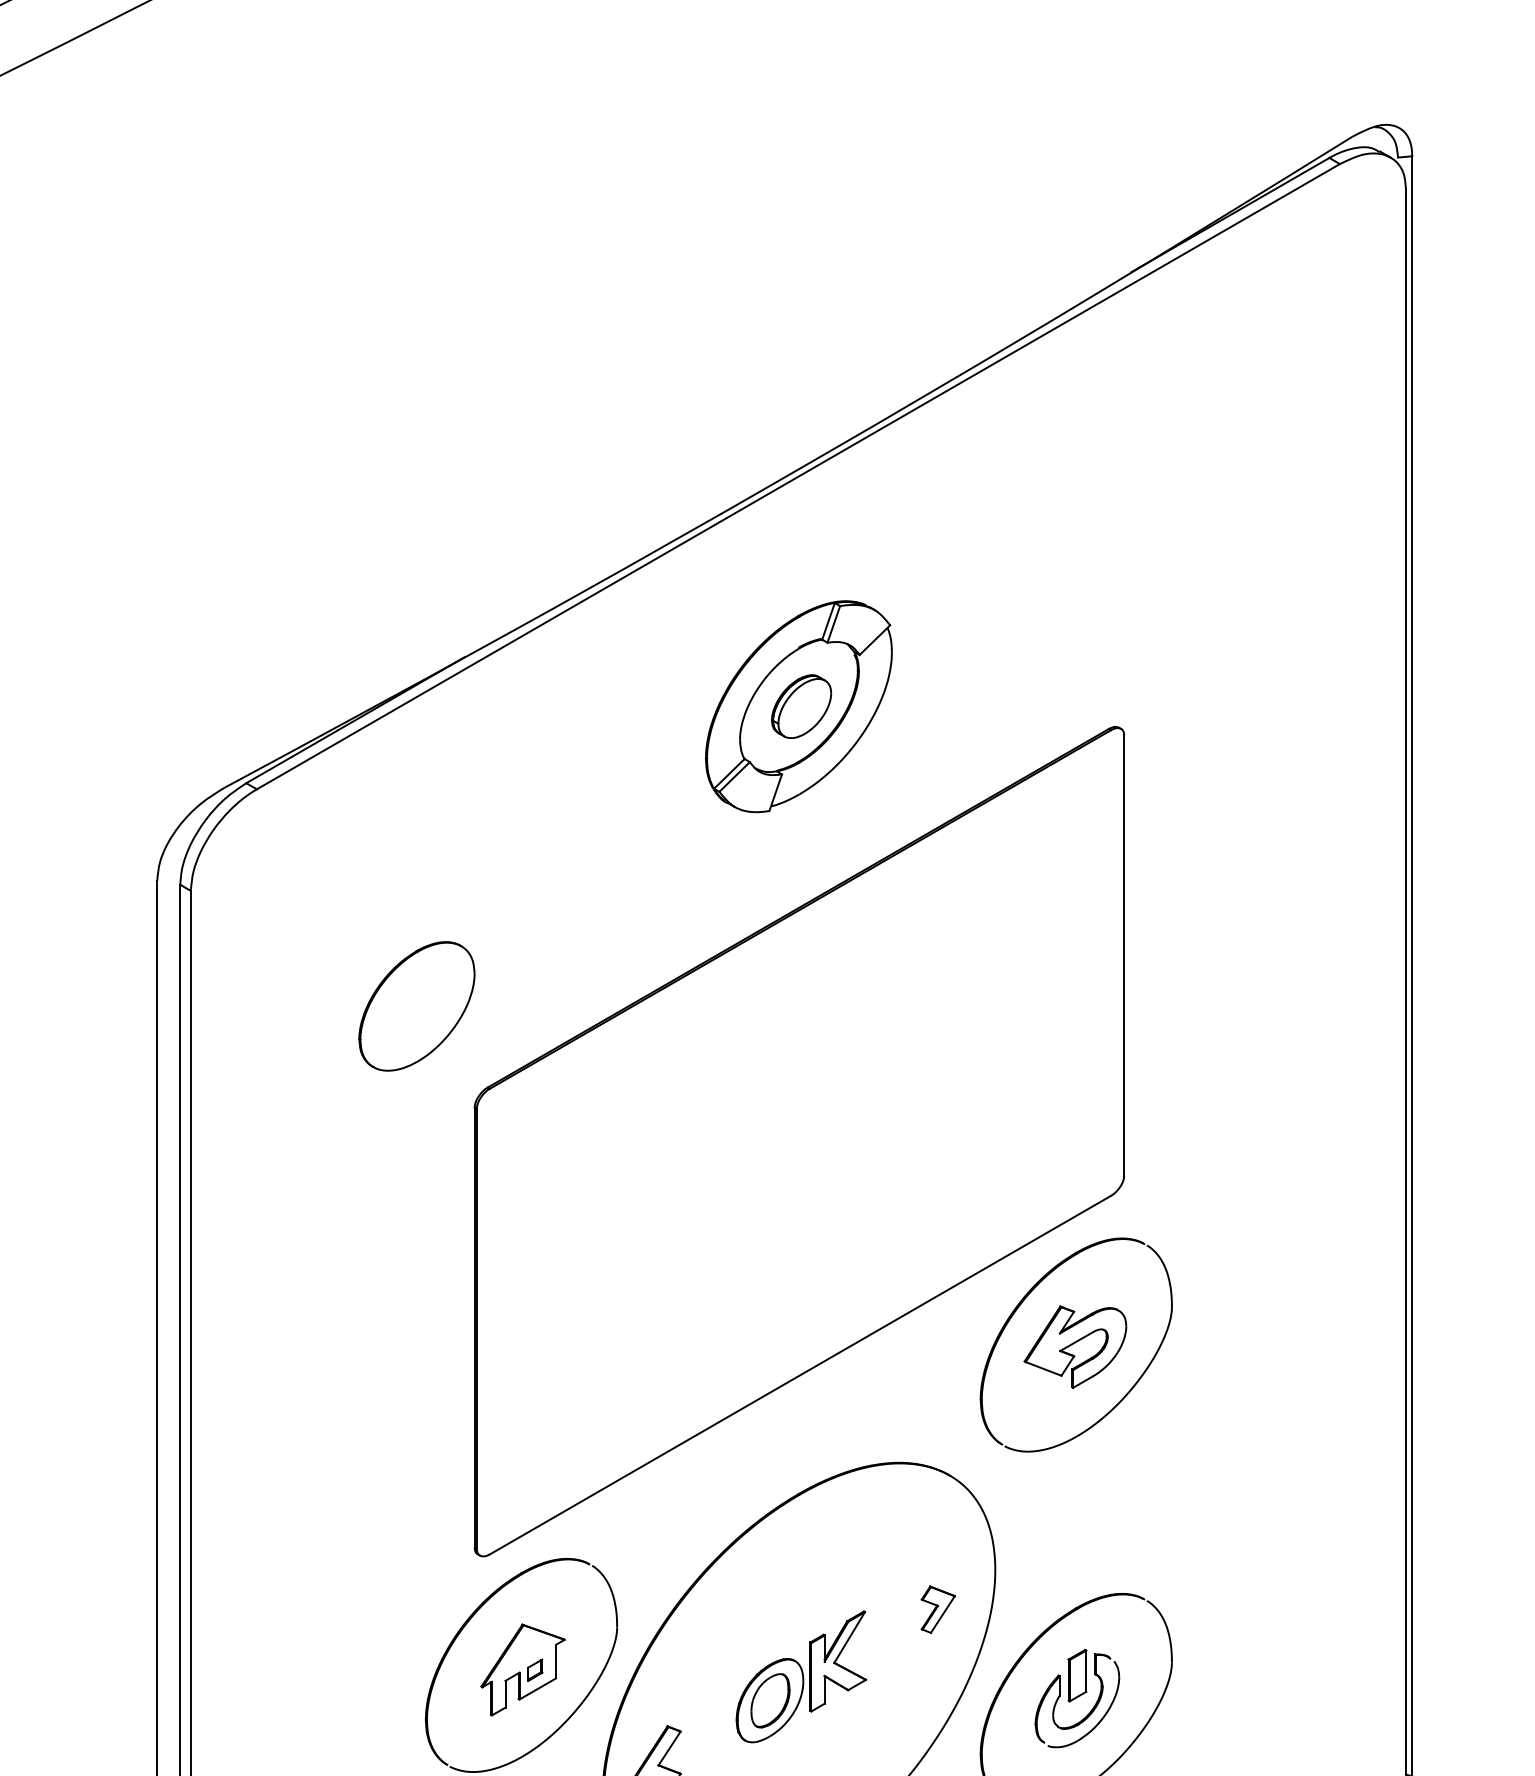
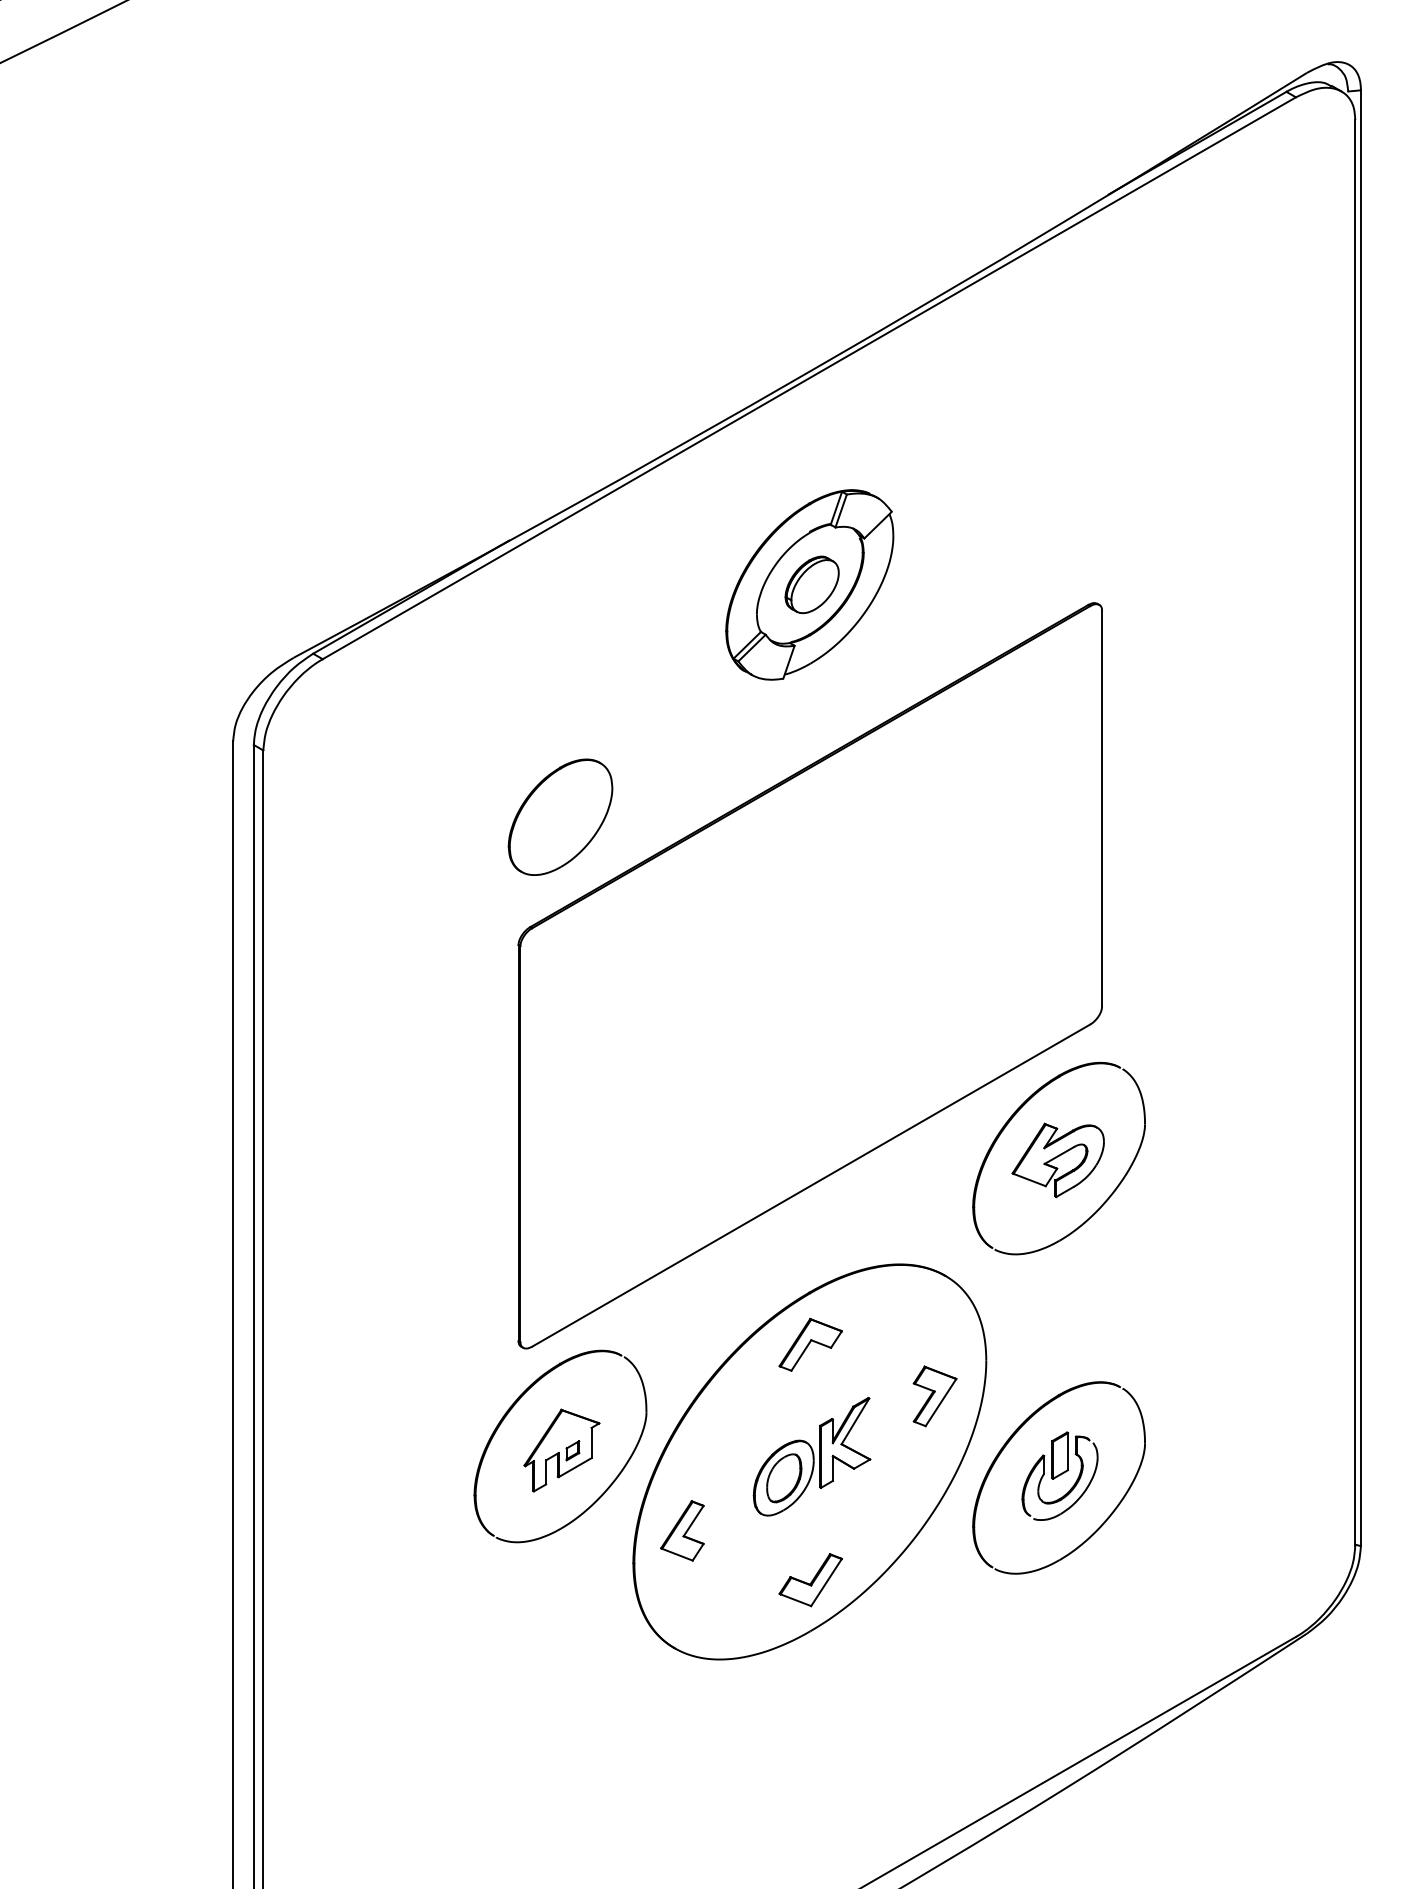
part: (416, 1005) -> (560, 816), moved
part: (799, 1551) -> (810, 1344), added
part: (937, 1609) -> (934, 1396), size x1.43

